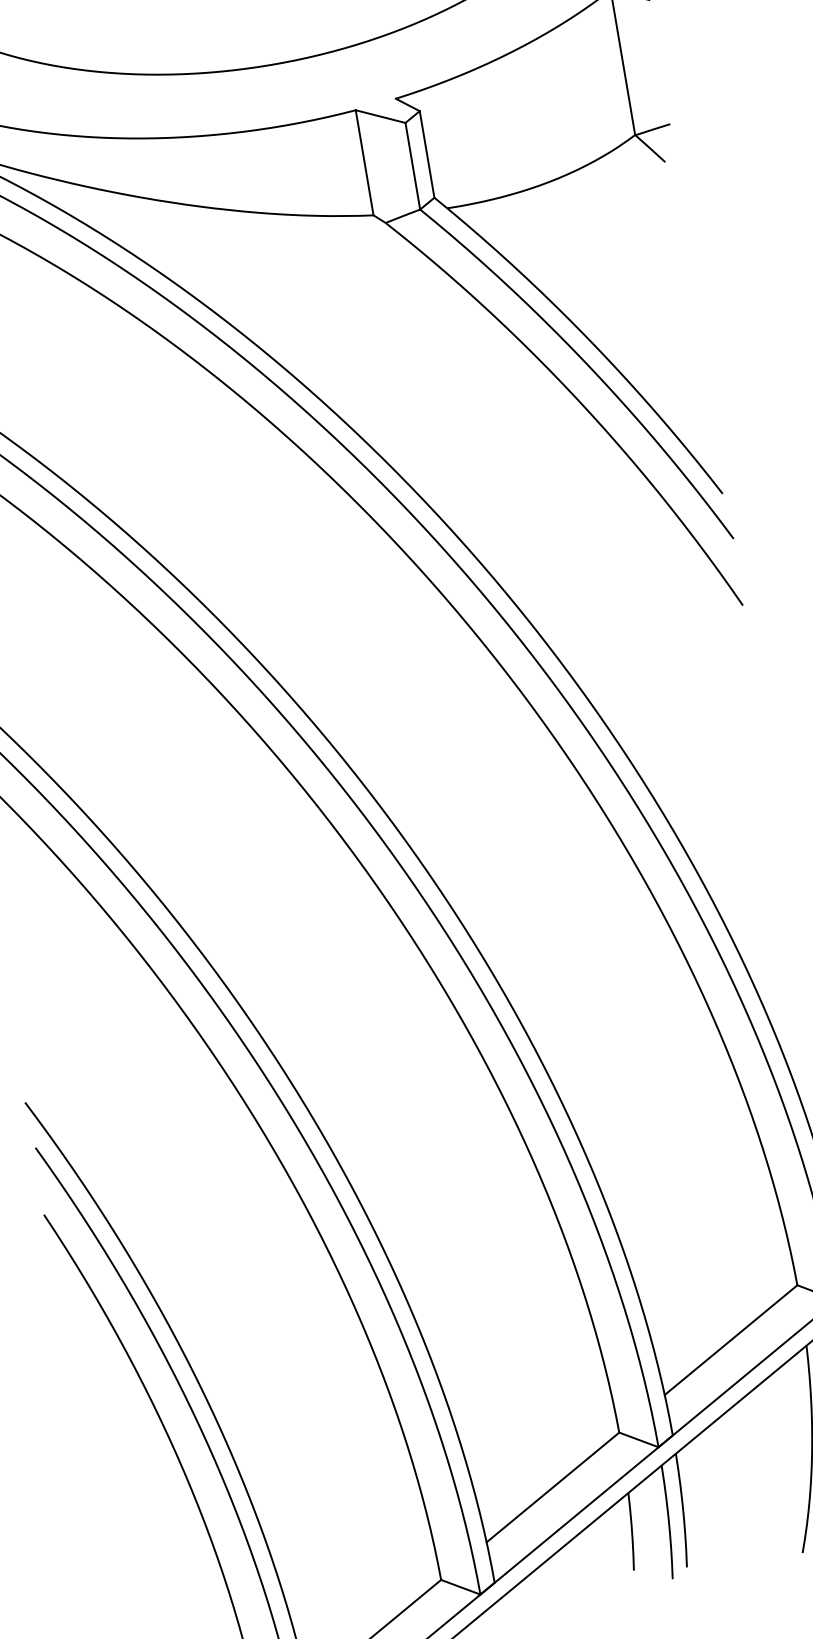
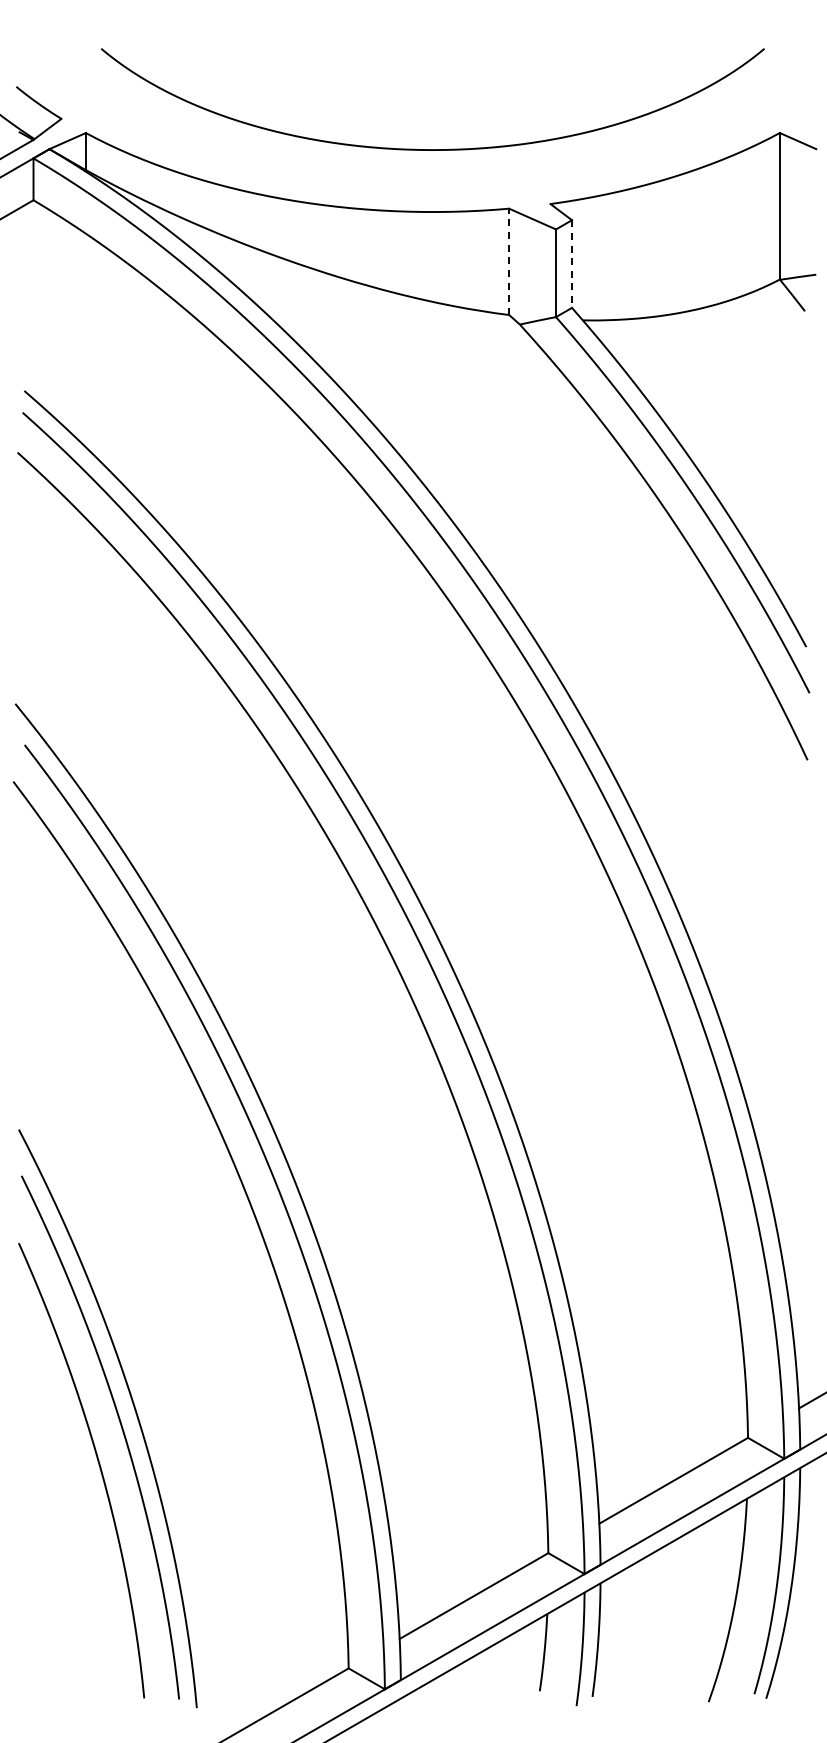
line: (426, 154) -> (571, 264), solid -> dashed
line: (364, 162) -> (509, 261), solid -> dashed

